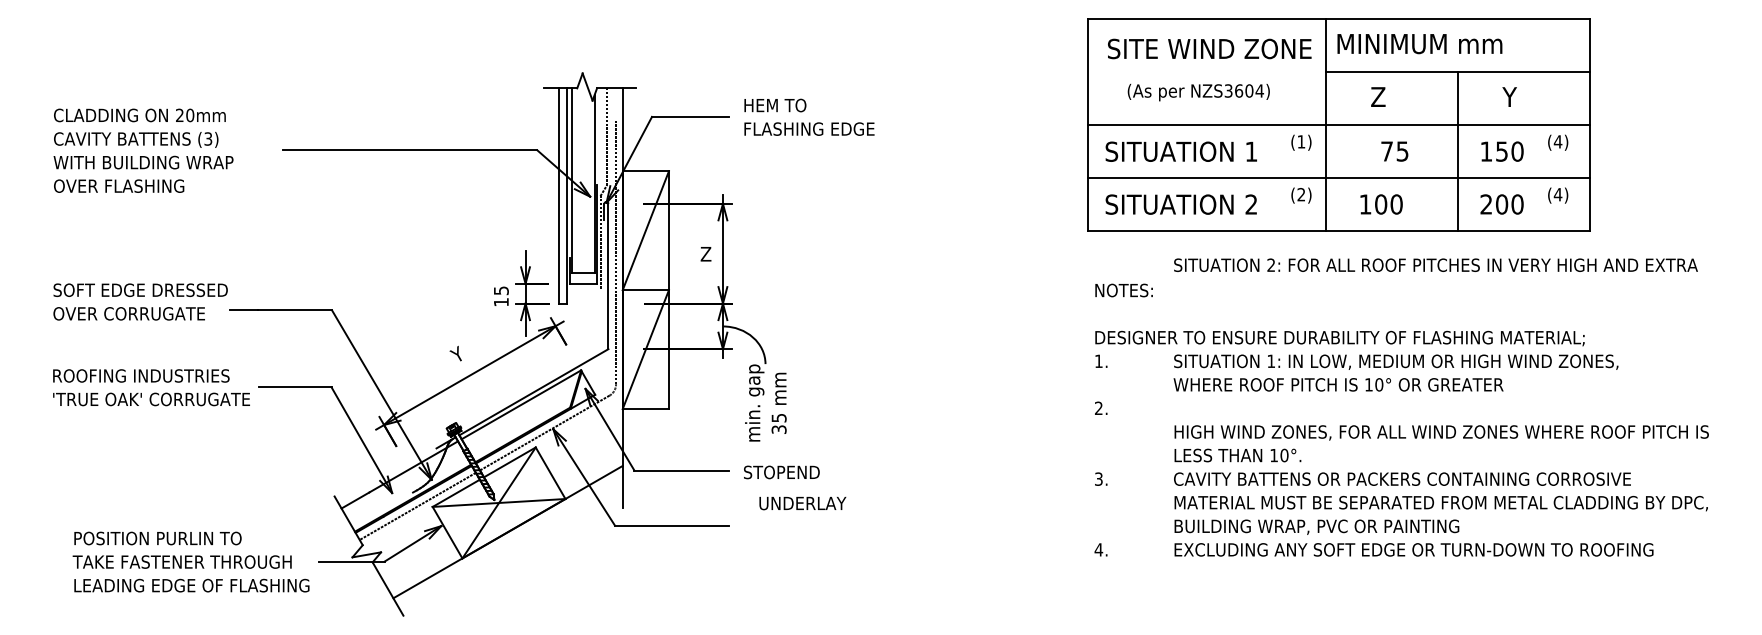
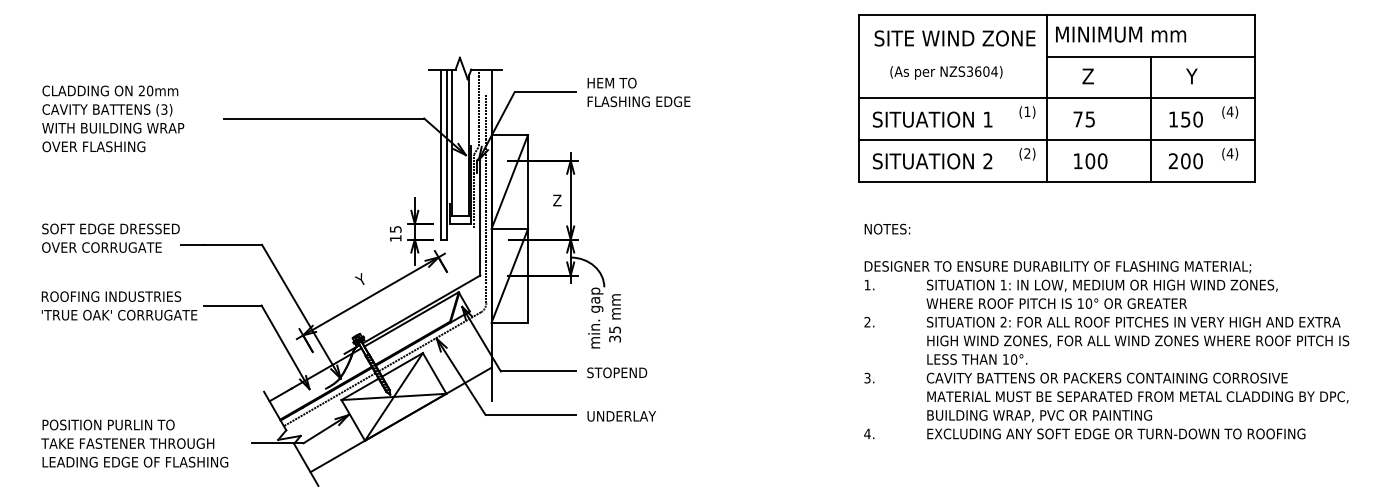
text: (1393, 151) -> (1083, 119), moved
text: (1435, 264) -> (1133, 321), moved
text: (802, 503) -> (621, 416), moved
text: (190, 561) -> (134, 443), moved

